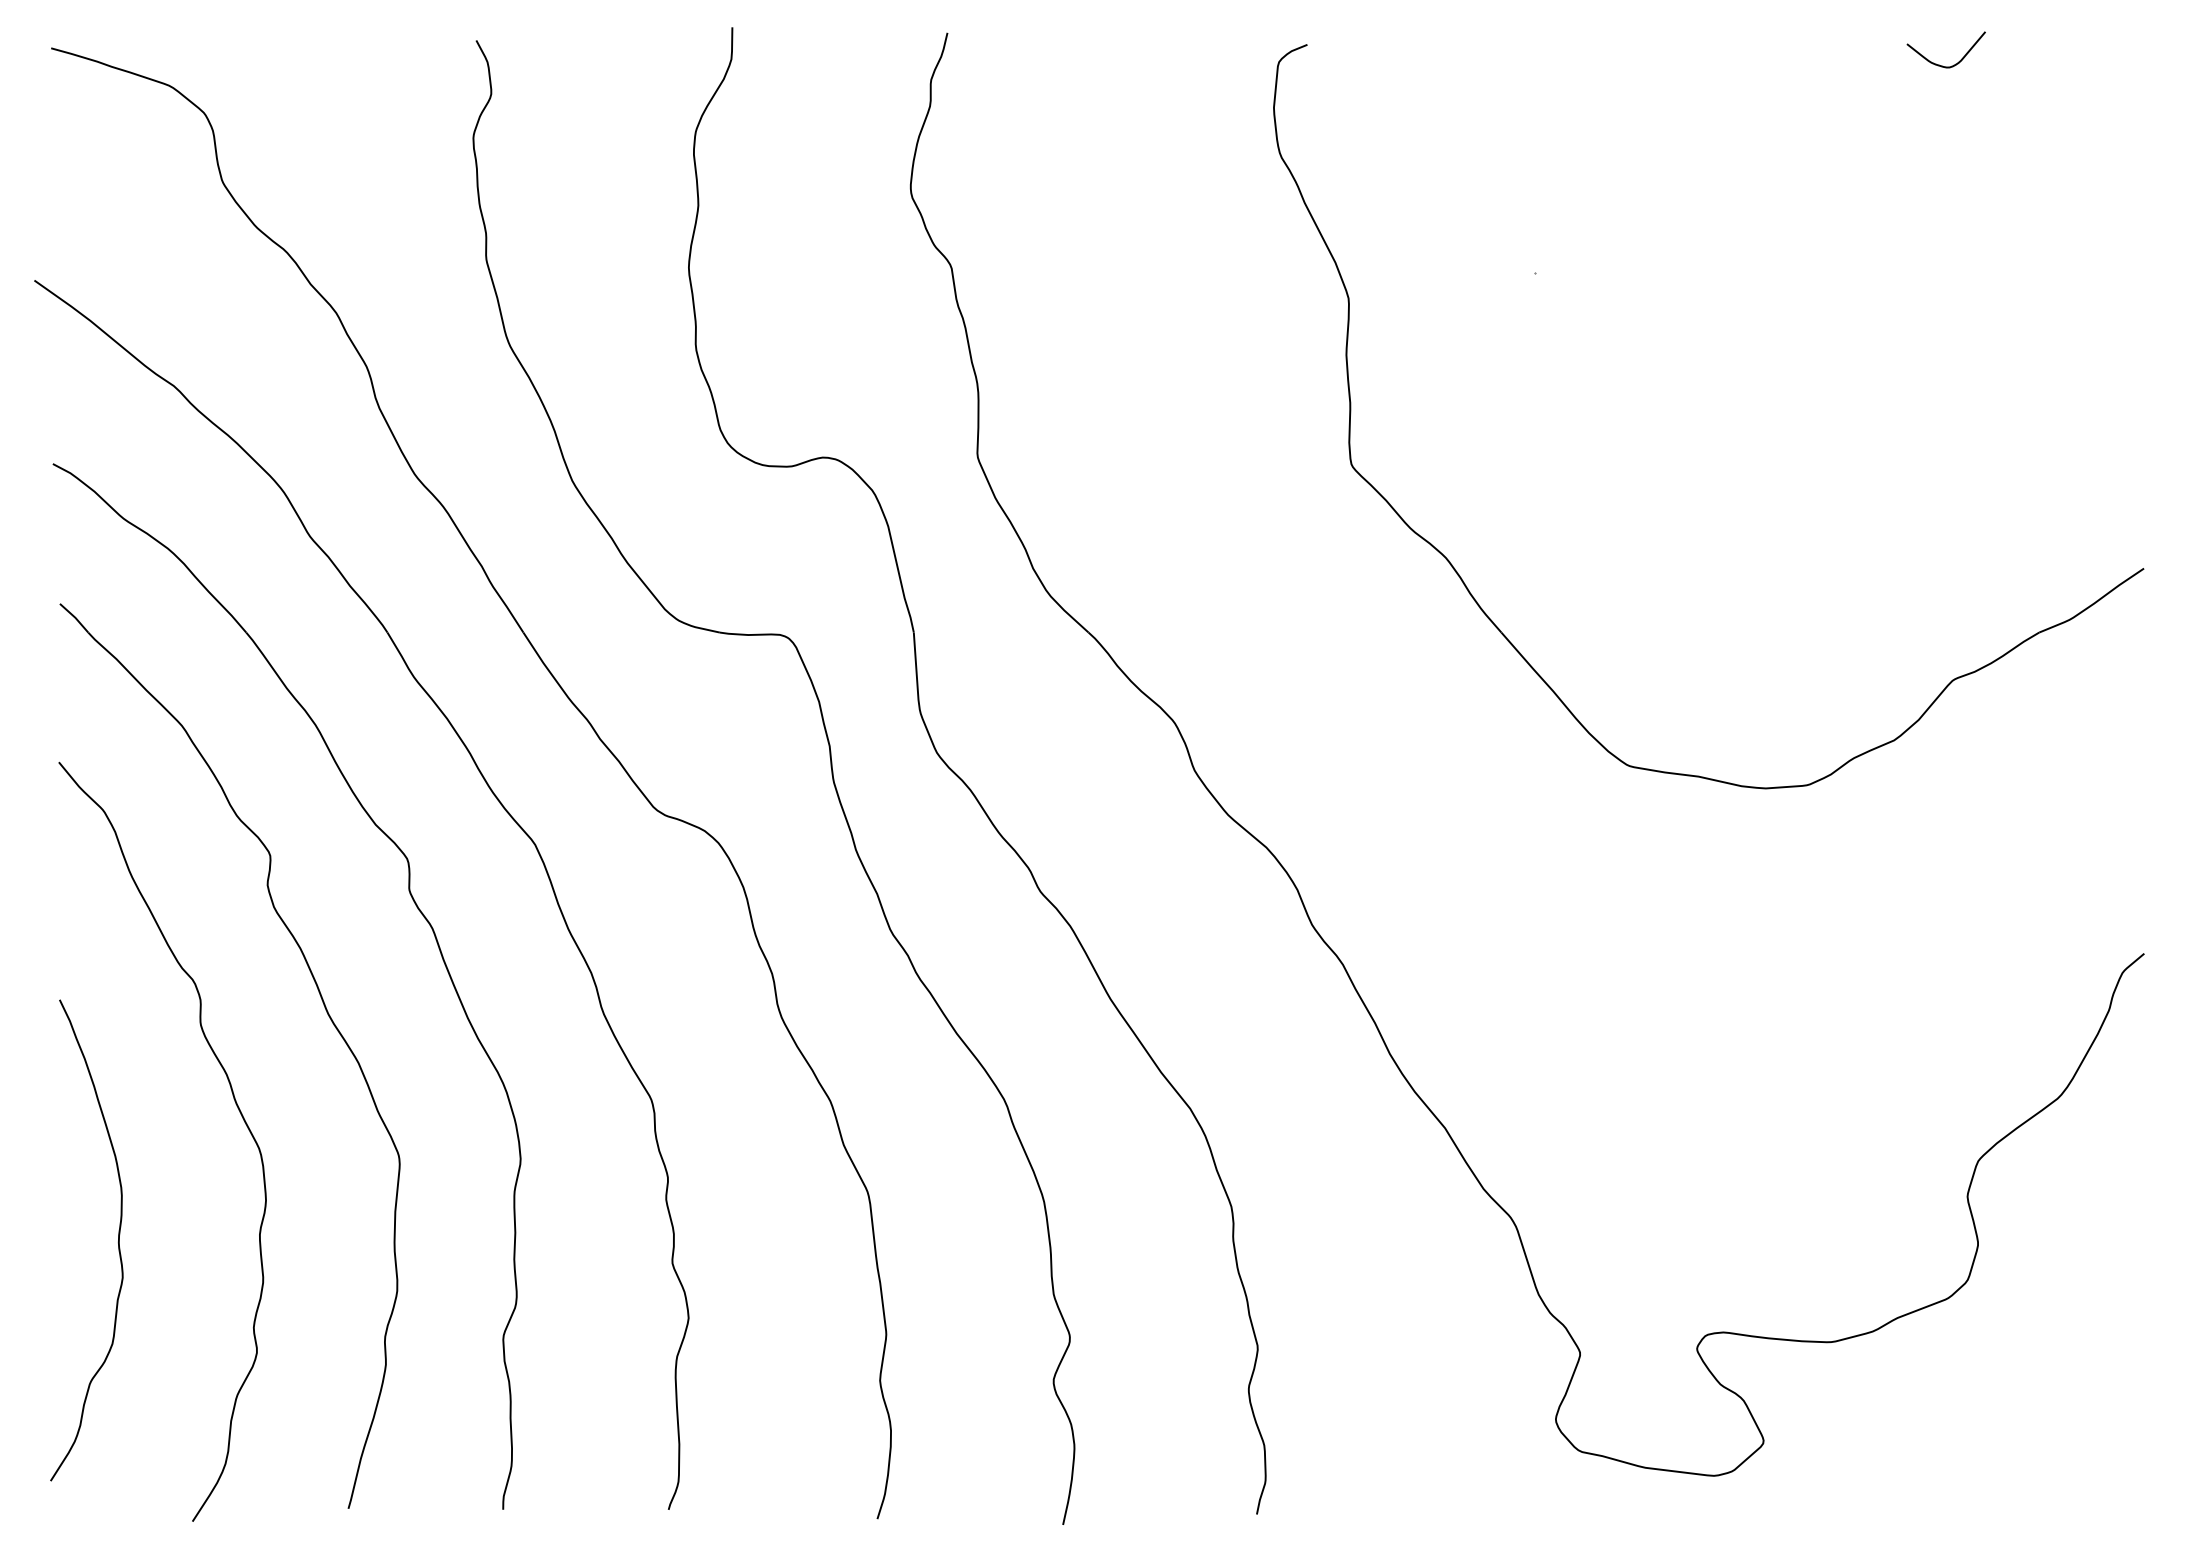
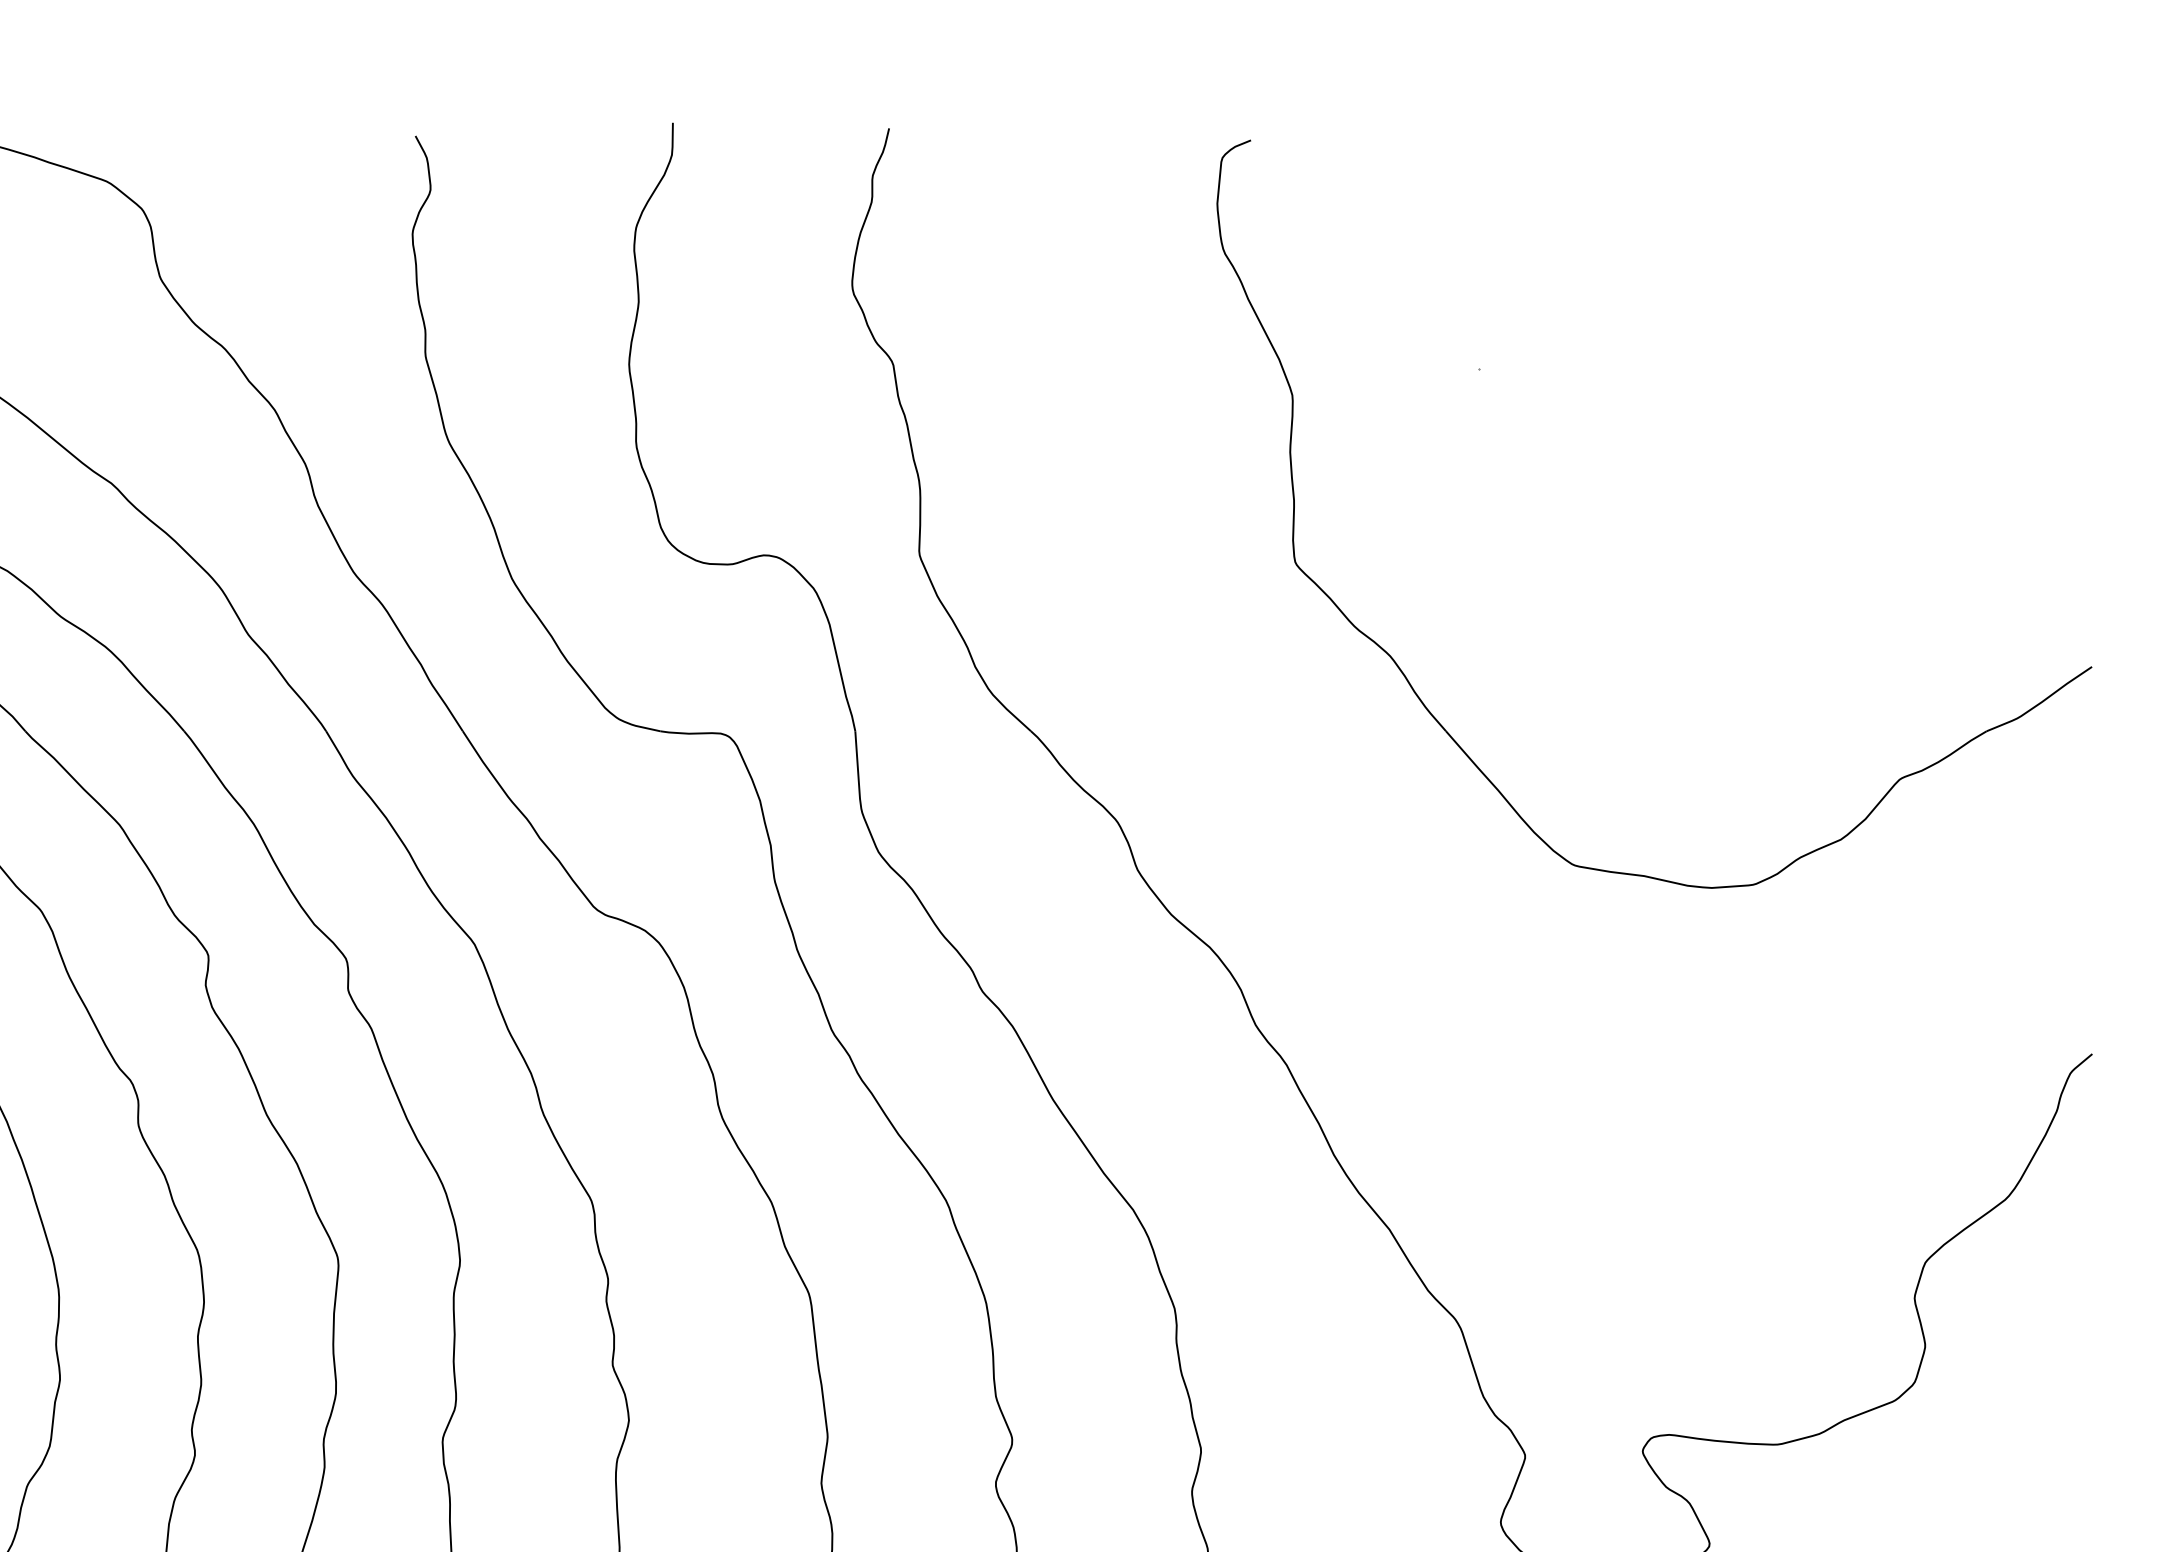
curve: (1939, 64) -> (1886, 160), removed

